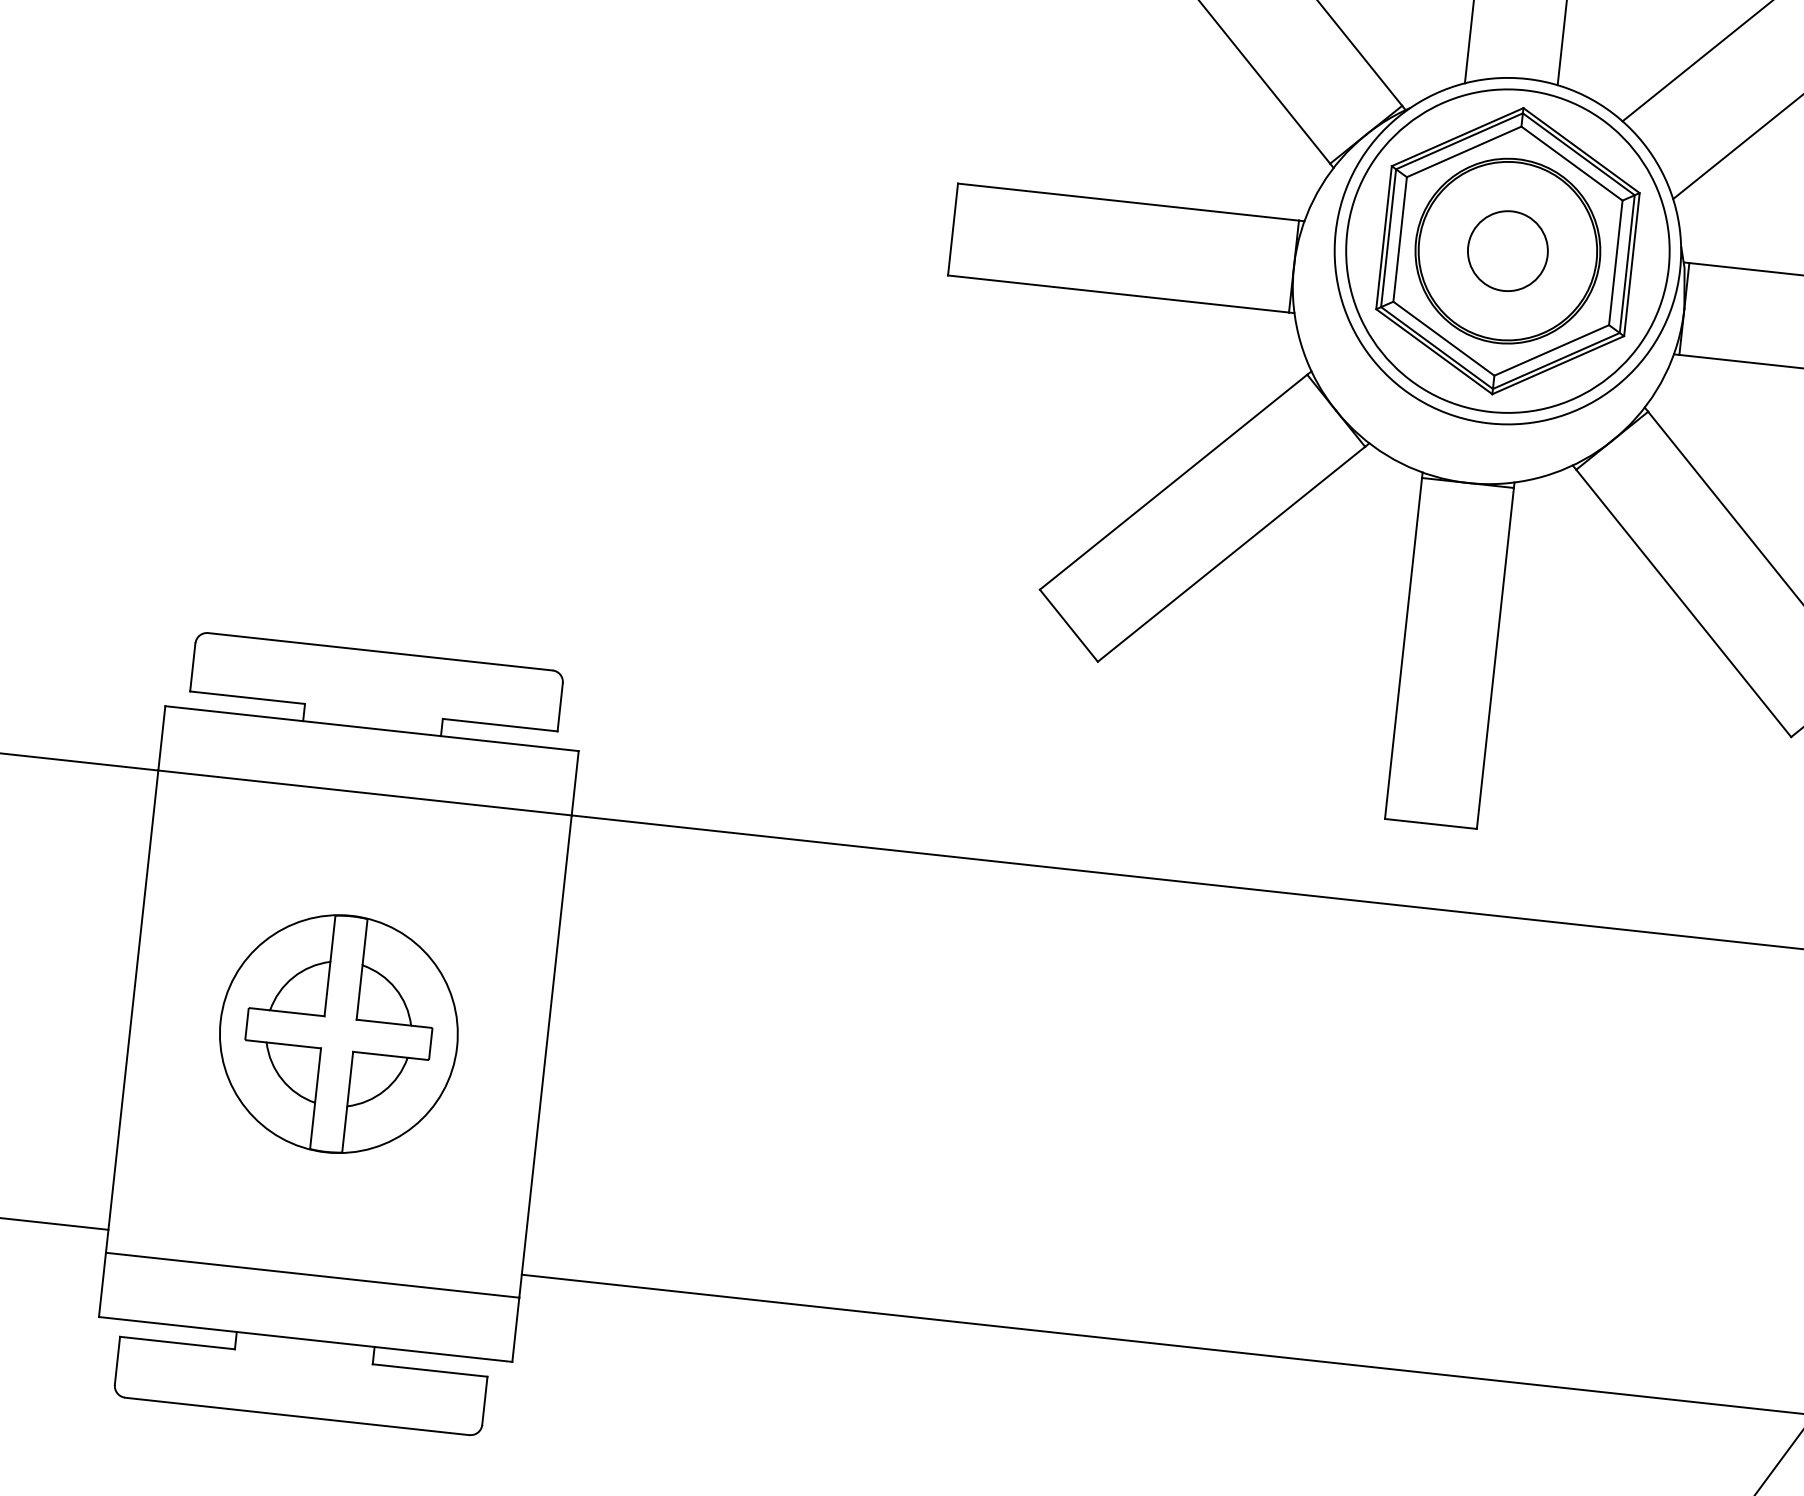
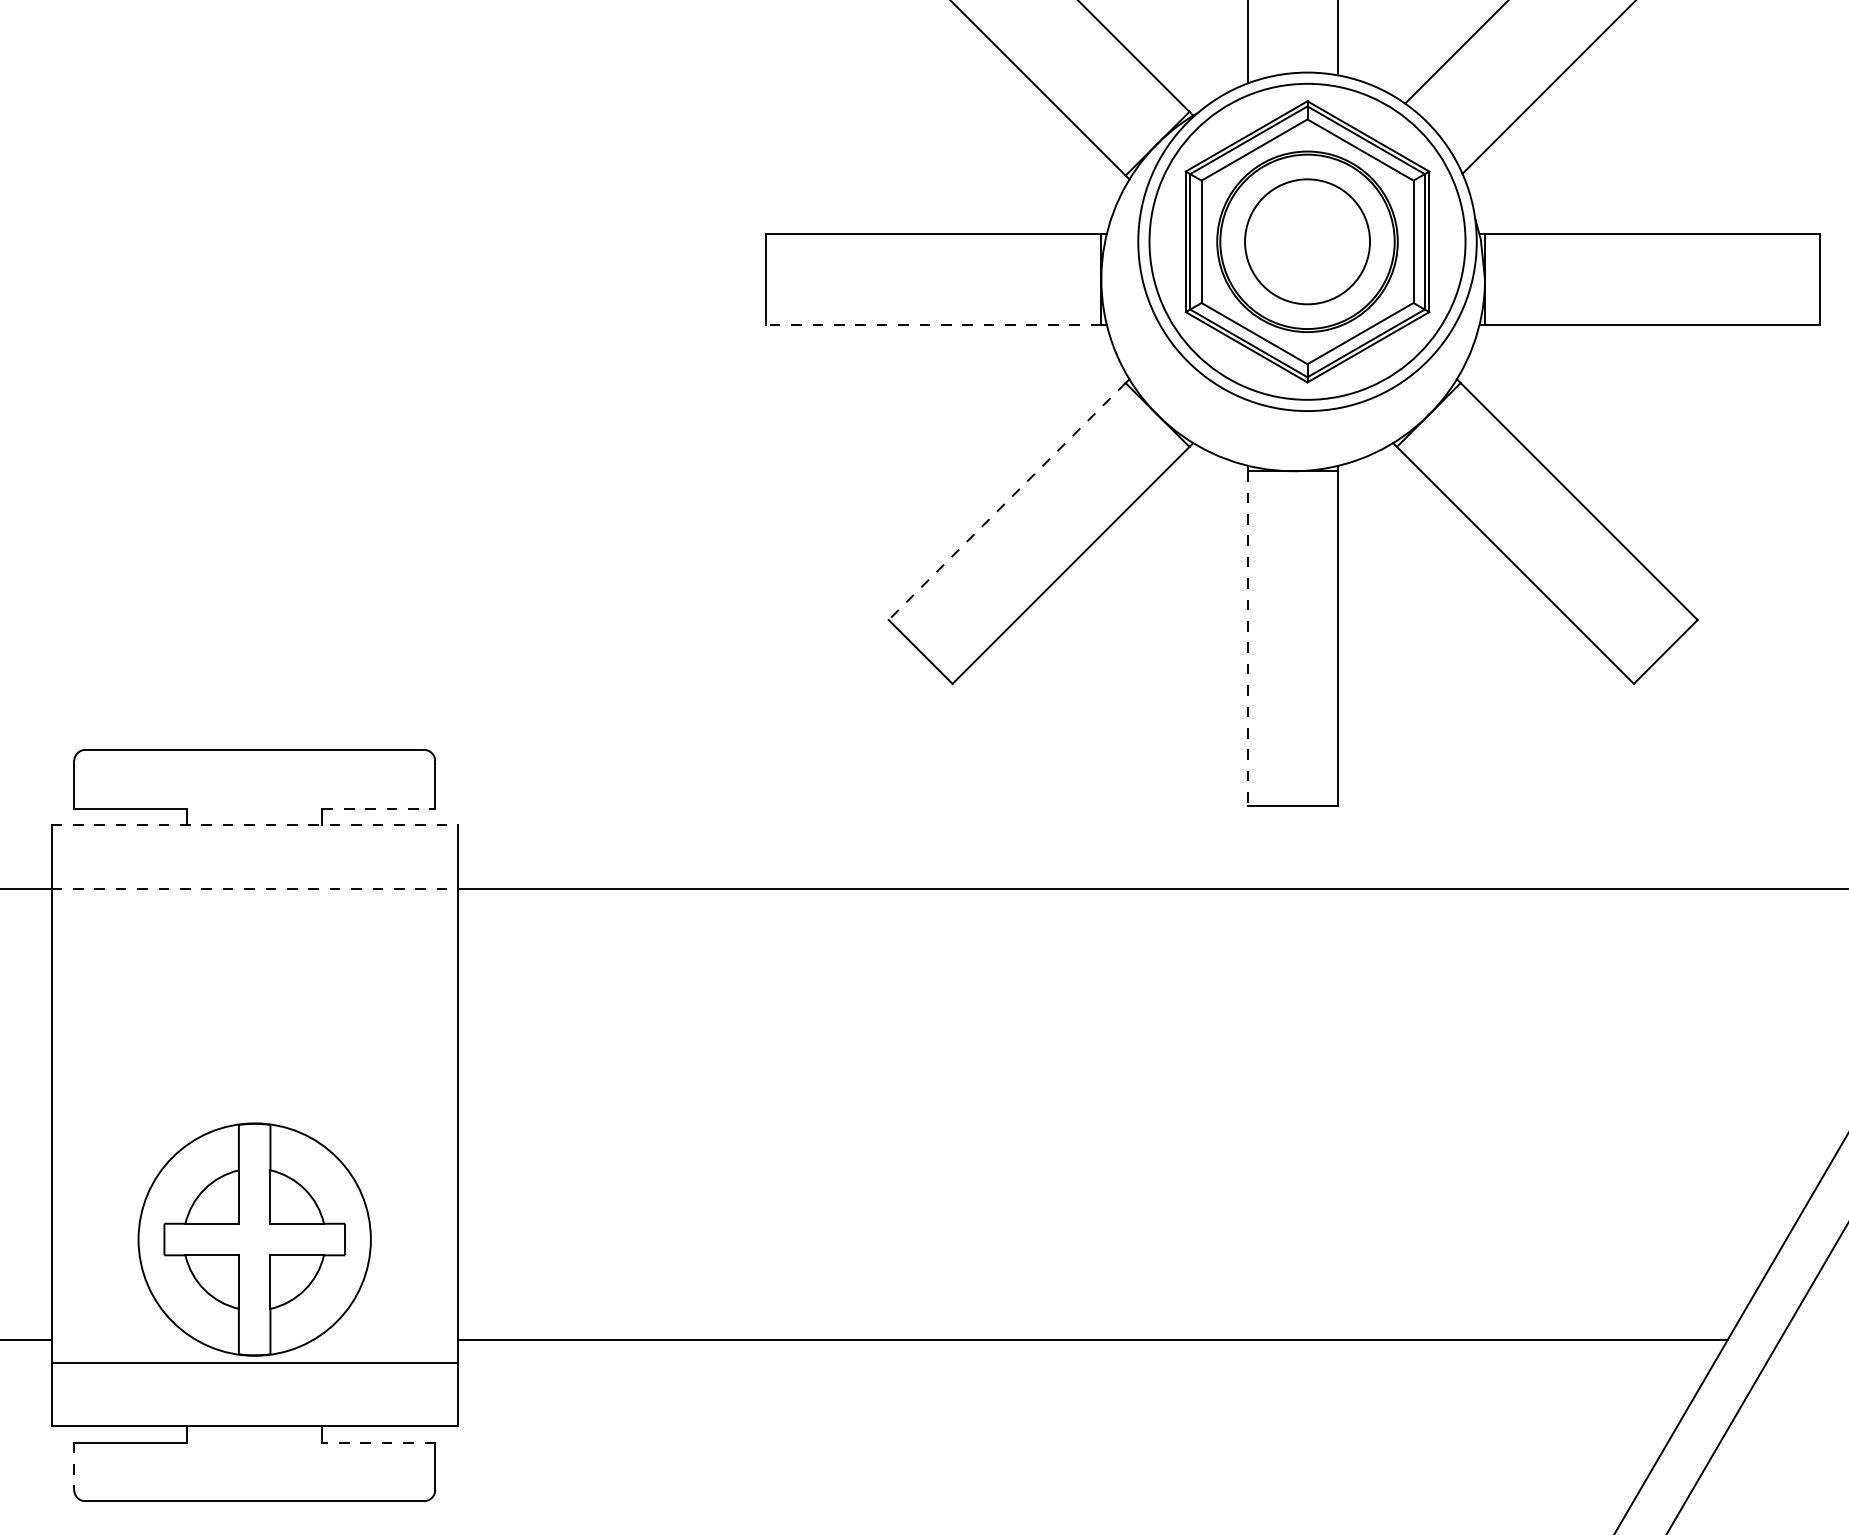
circle: (1507, 250) -> (1307, 241), size x1.6
line: (1118, 293) -> (933, 324), solid -> dashed
line: (1173, 482) -> (1007, 501), solid -> dashed
line: (1404, 648) -> (1248, 638), solid -> dashed
line: (500, 725) -> (379, 808), solid -> dashed
line: (372, 728) -> (255, 825), solid -> dashed
line: (365, 792) -> (255, 888), solid -> dashed
part: (338, 1033) -> (254, 1239), moved
line: (117, 1361) -> (74, 1466), solid -> dashed
line: (429, 1370) -> (378, 1442), solid -> dashed

